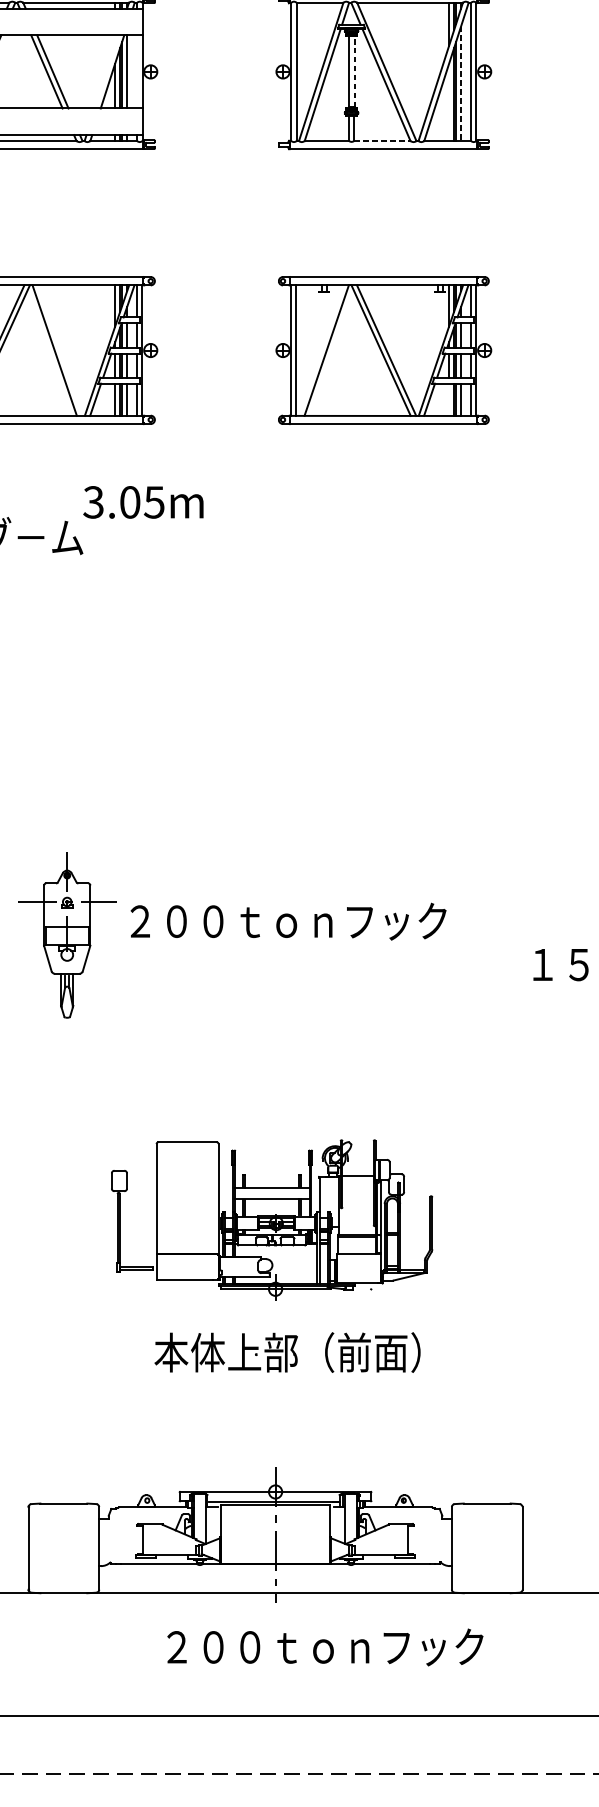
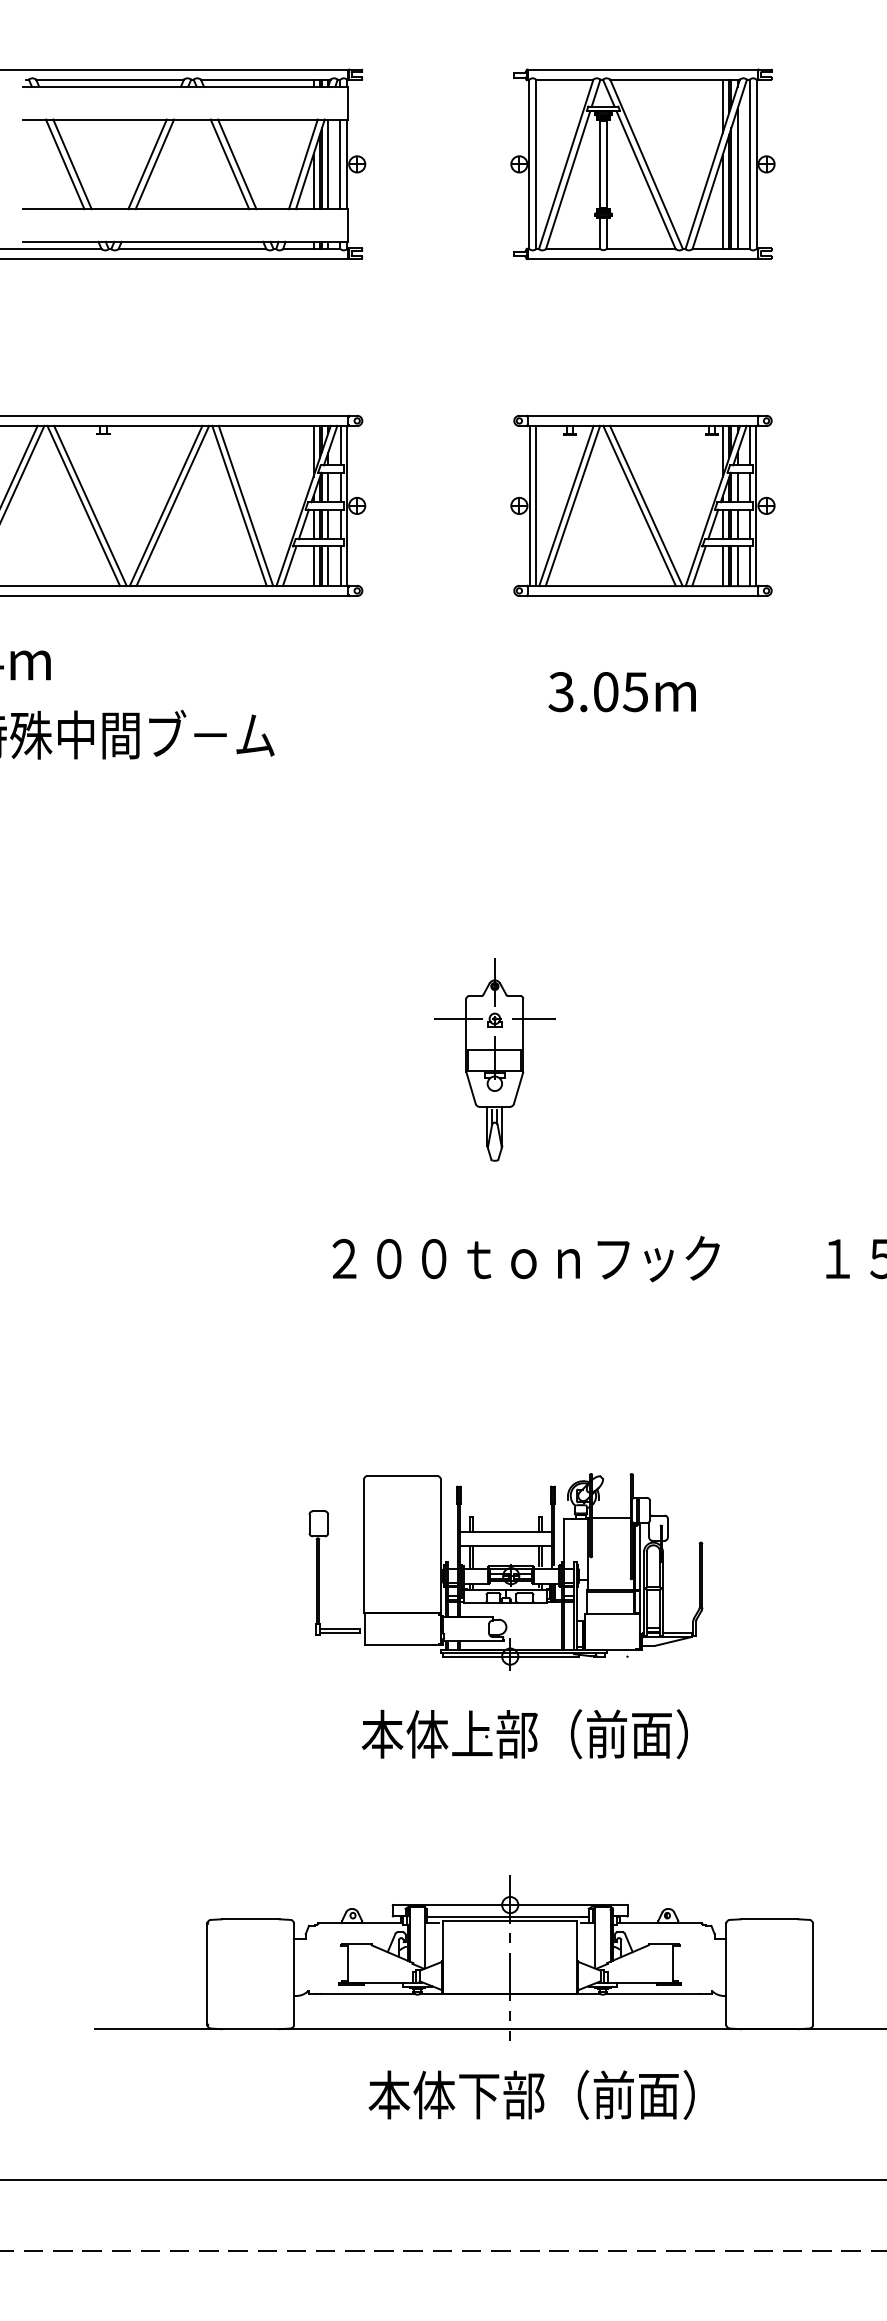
line: (354, 71) -> (607, 163), dashed -> solid
line: (106, 72) -> (302, 164), added
line: (137, 72) -> (340, 164), added
line: (460, 84) -> (737, 179), dashed -> solid
line: (448, 102) -> (722, 201), added
line: (382, 141) -> (641, 249), dashed -> solid
line: (59, 350) -> (245, 505), added
line: (321, 350) -> (566, 505), added
line: (448, 399) -> (722, 566), added
text: (142, 502) -> (621, 692), moved
text: (288, 922) -> (525, 1259), moved
part: (66, 935) -> (494, 1059), moved
text: (321, 1646) -> (566, 2094), ２００ｔｏｎフック -> 本体下部（前面）

